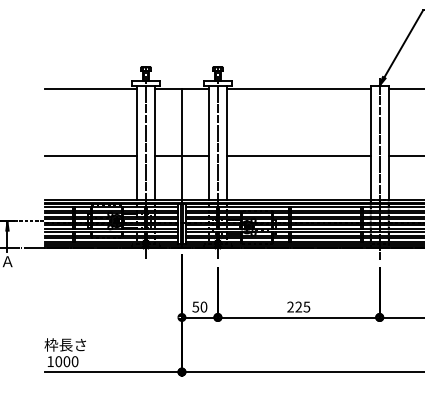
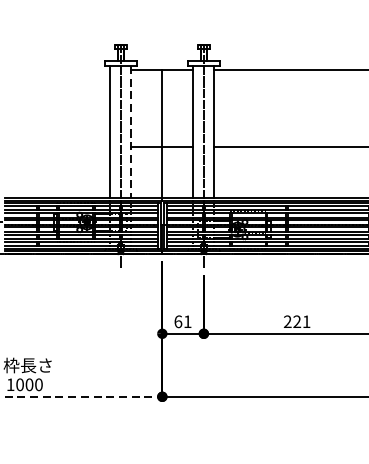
line: (91, 89) -> (57, 70), removed
line: (155, 143) -> (131, 132), solid -> dashed
line: (91, 155) -> (57, 146), removed
text: (199, 306) -> (182, 321), 50 -> 61
text: (306, 306) -> (306, 321), 225 -> 221
line: (114, 372) -> (84, 397), solid -> dashed

